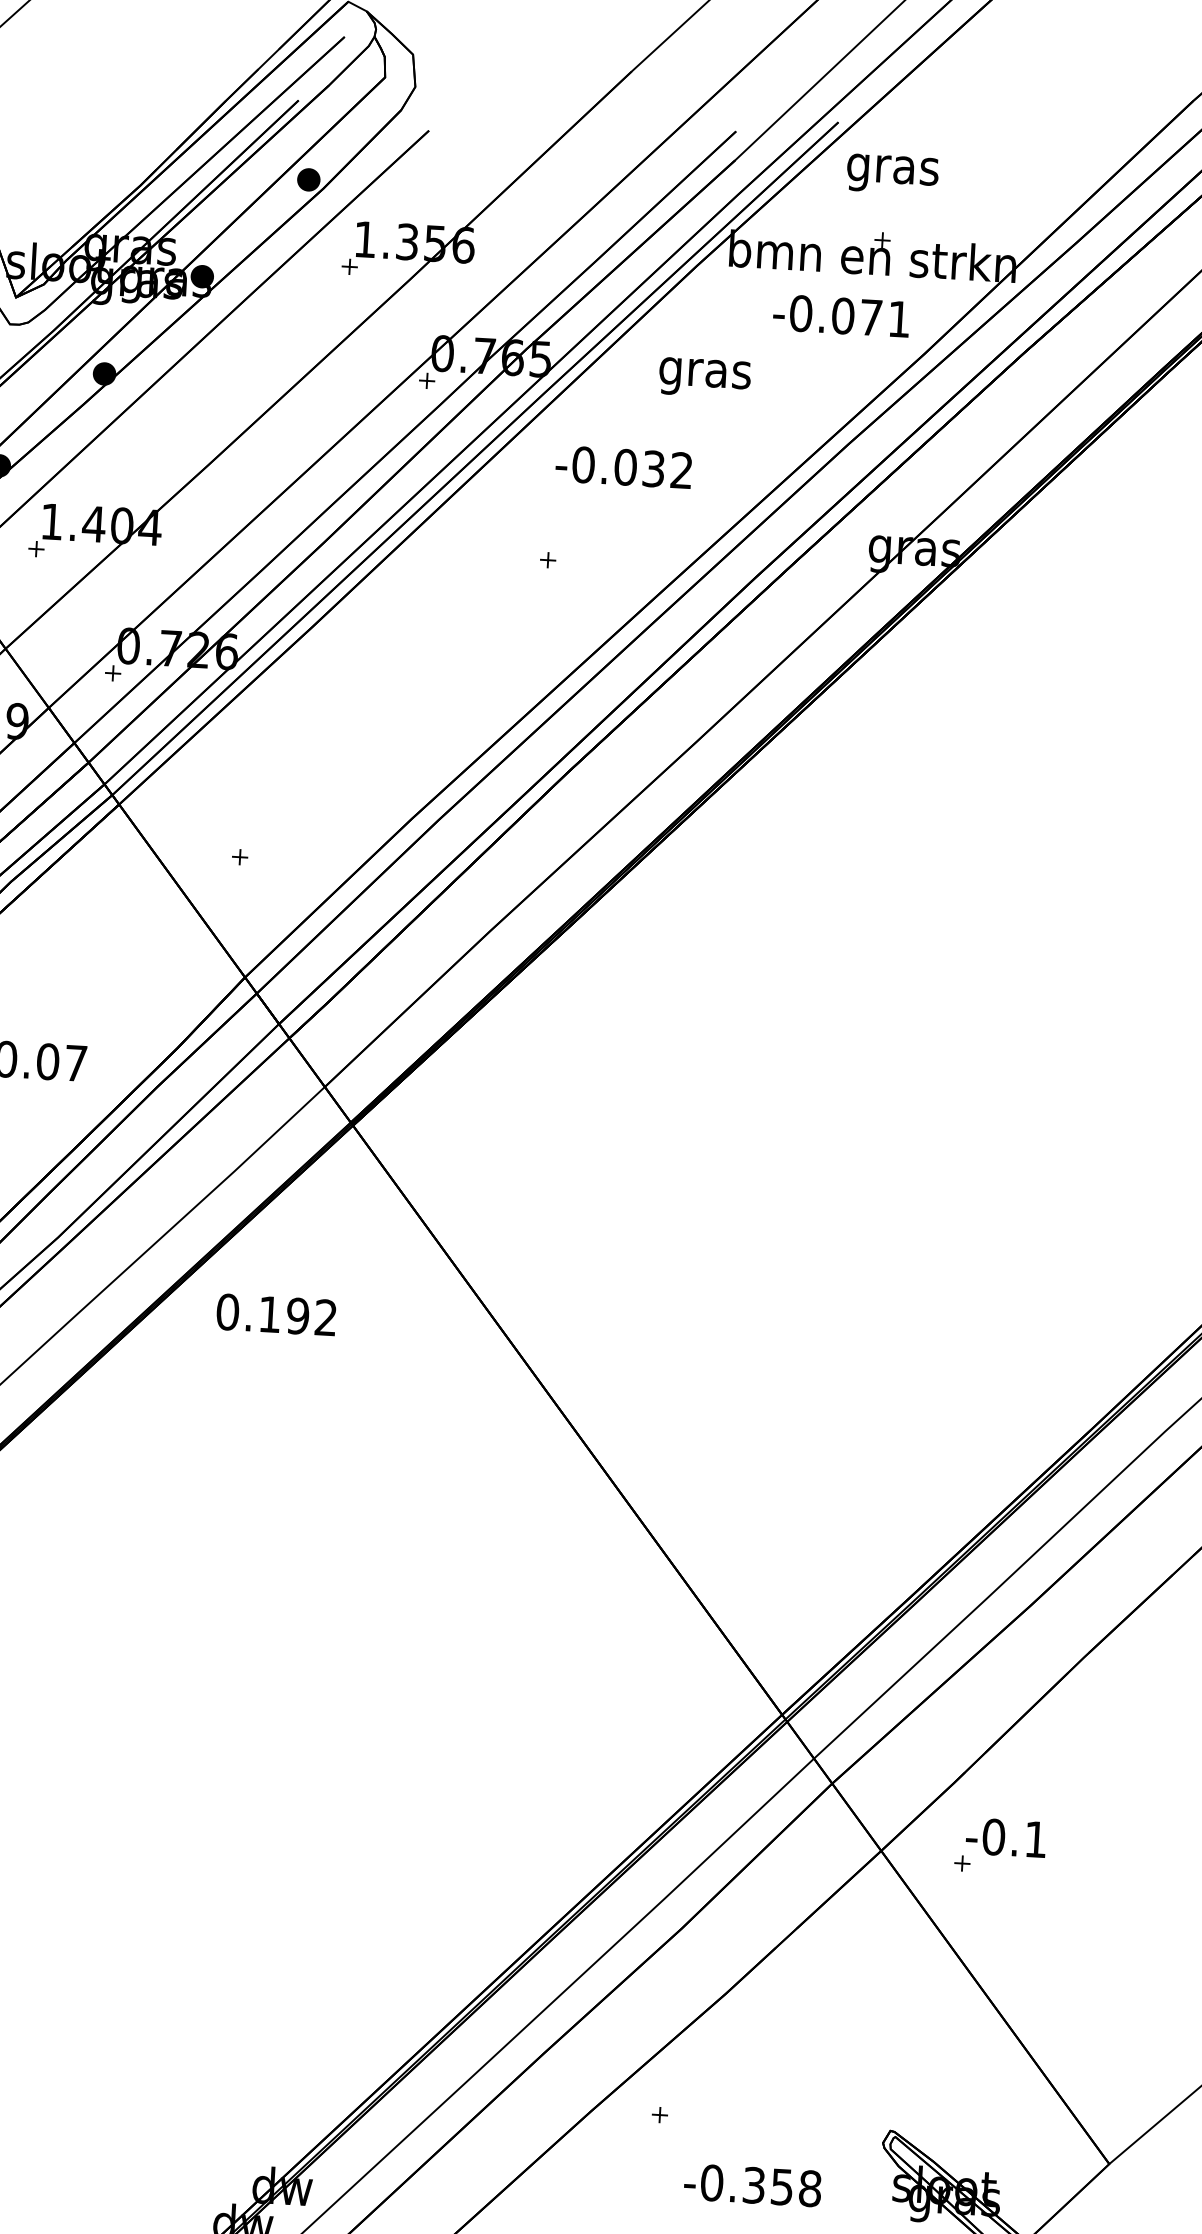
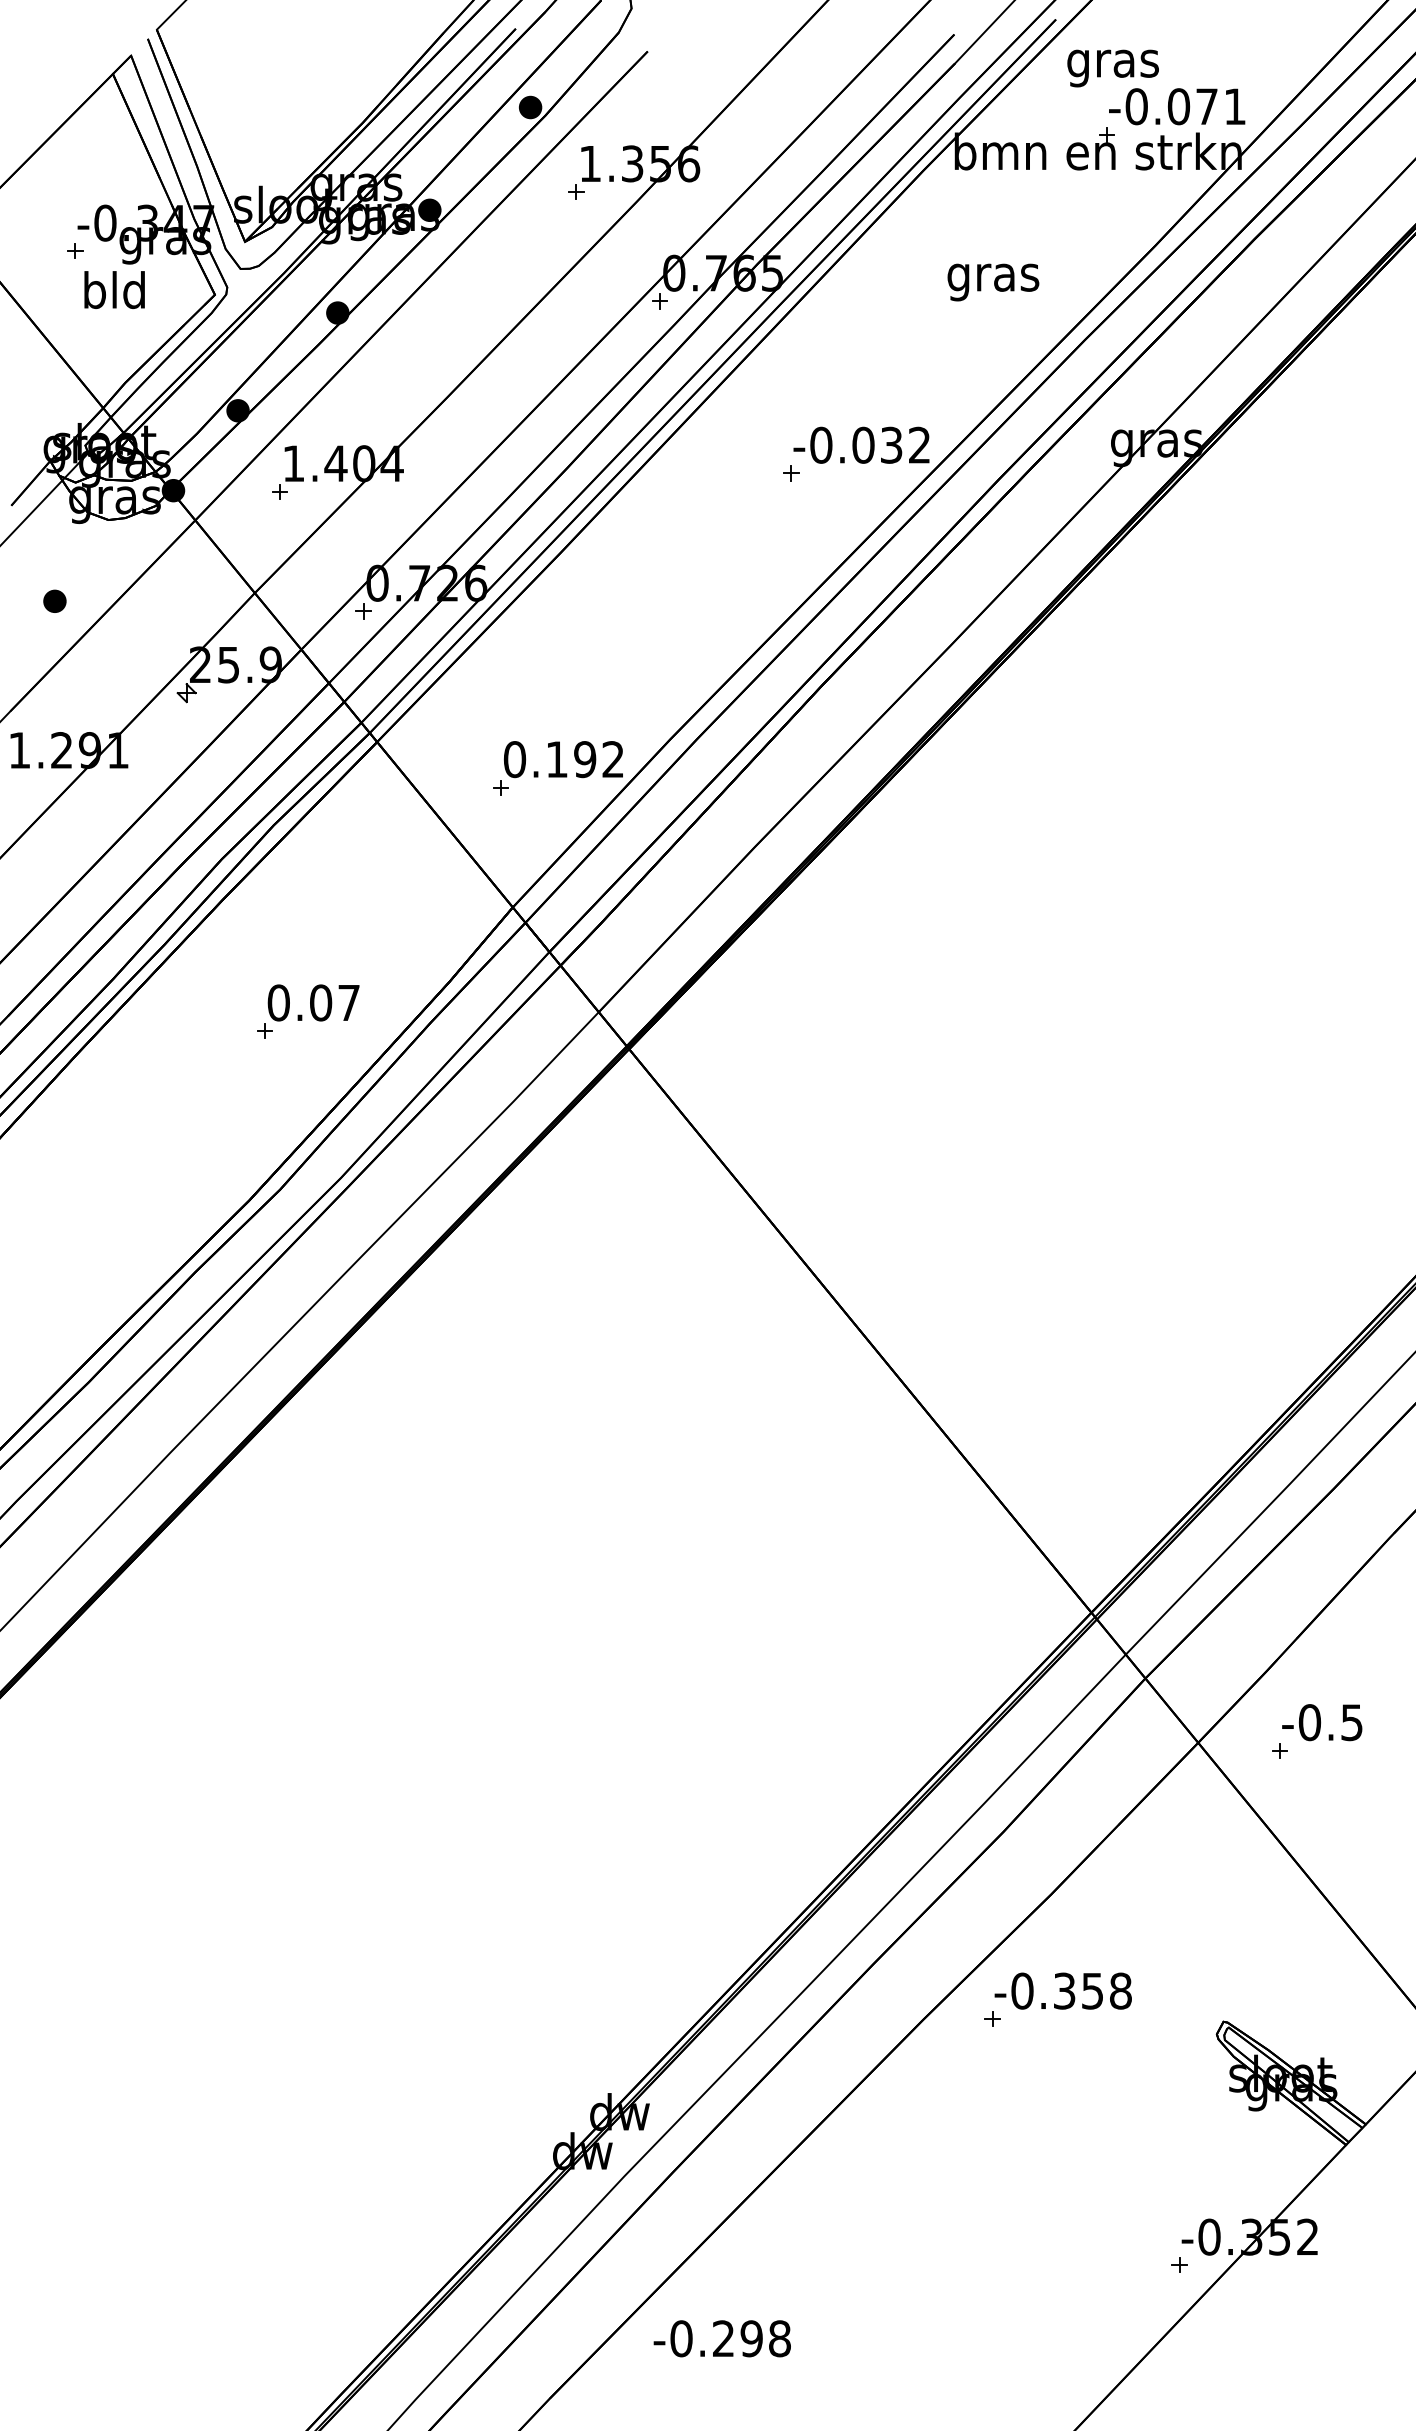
text: (841, 315) -> (1177, 106), moved
text: (705, 378) -> (993, 282), moved
text: (623, 466) -> (861, 444), moved
text: (276, 1314) -> (563, 759), moved
text: (1035, 1839) -> (1351, 1722), -0.1 -> -0.5
text: (752, 2184) -> (1062, 1990), moved

